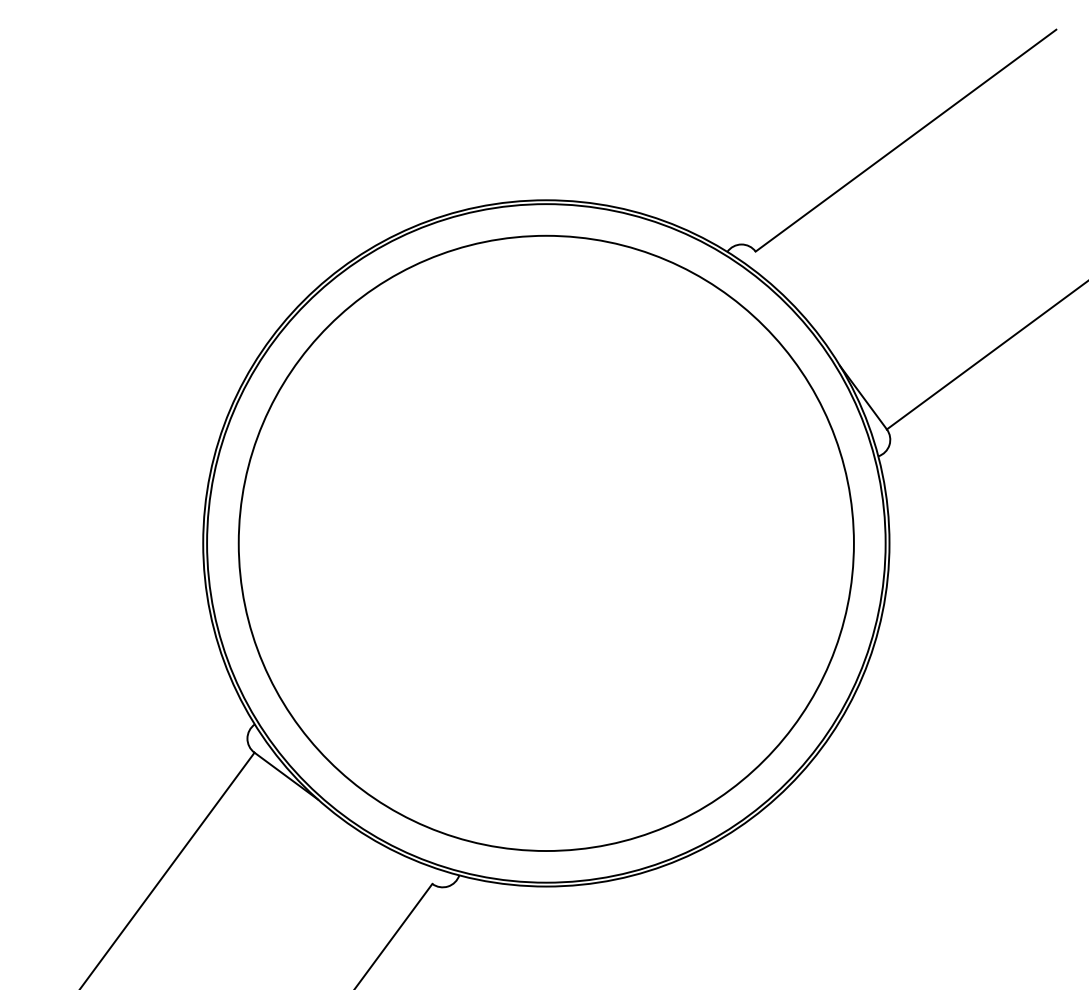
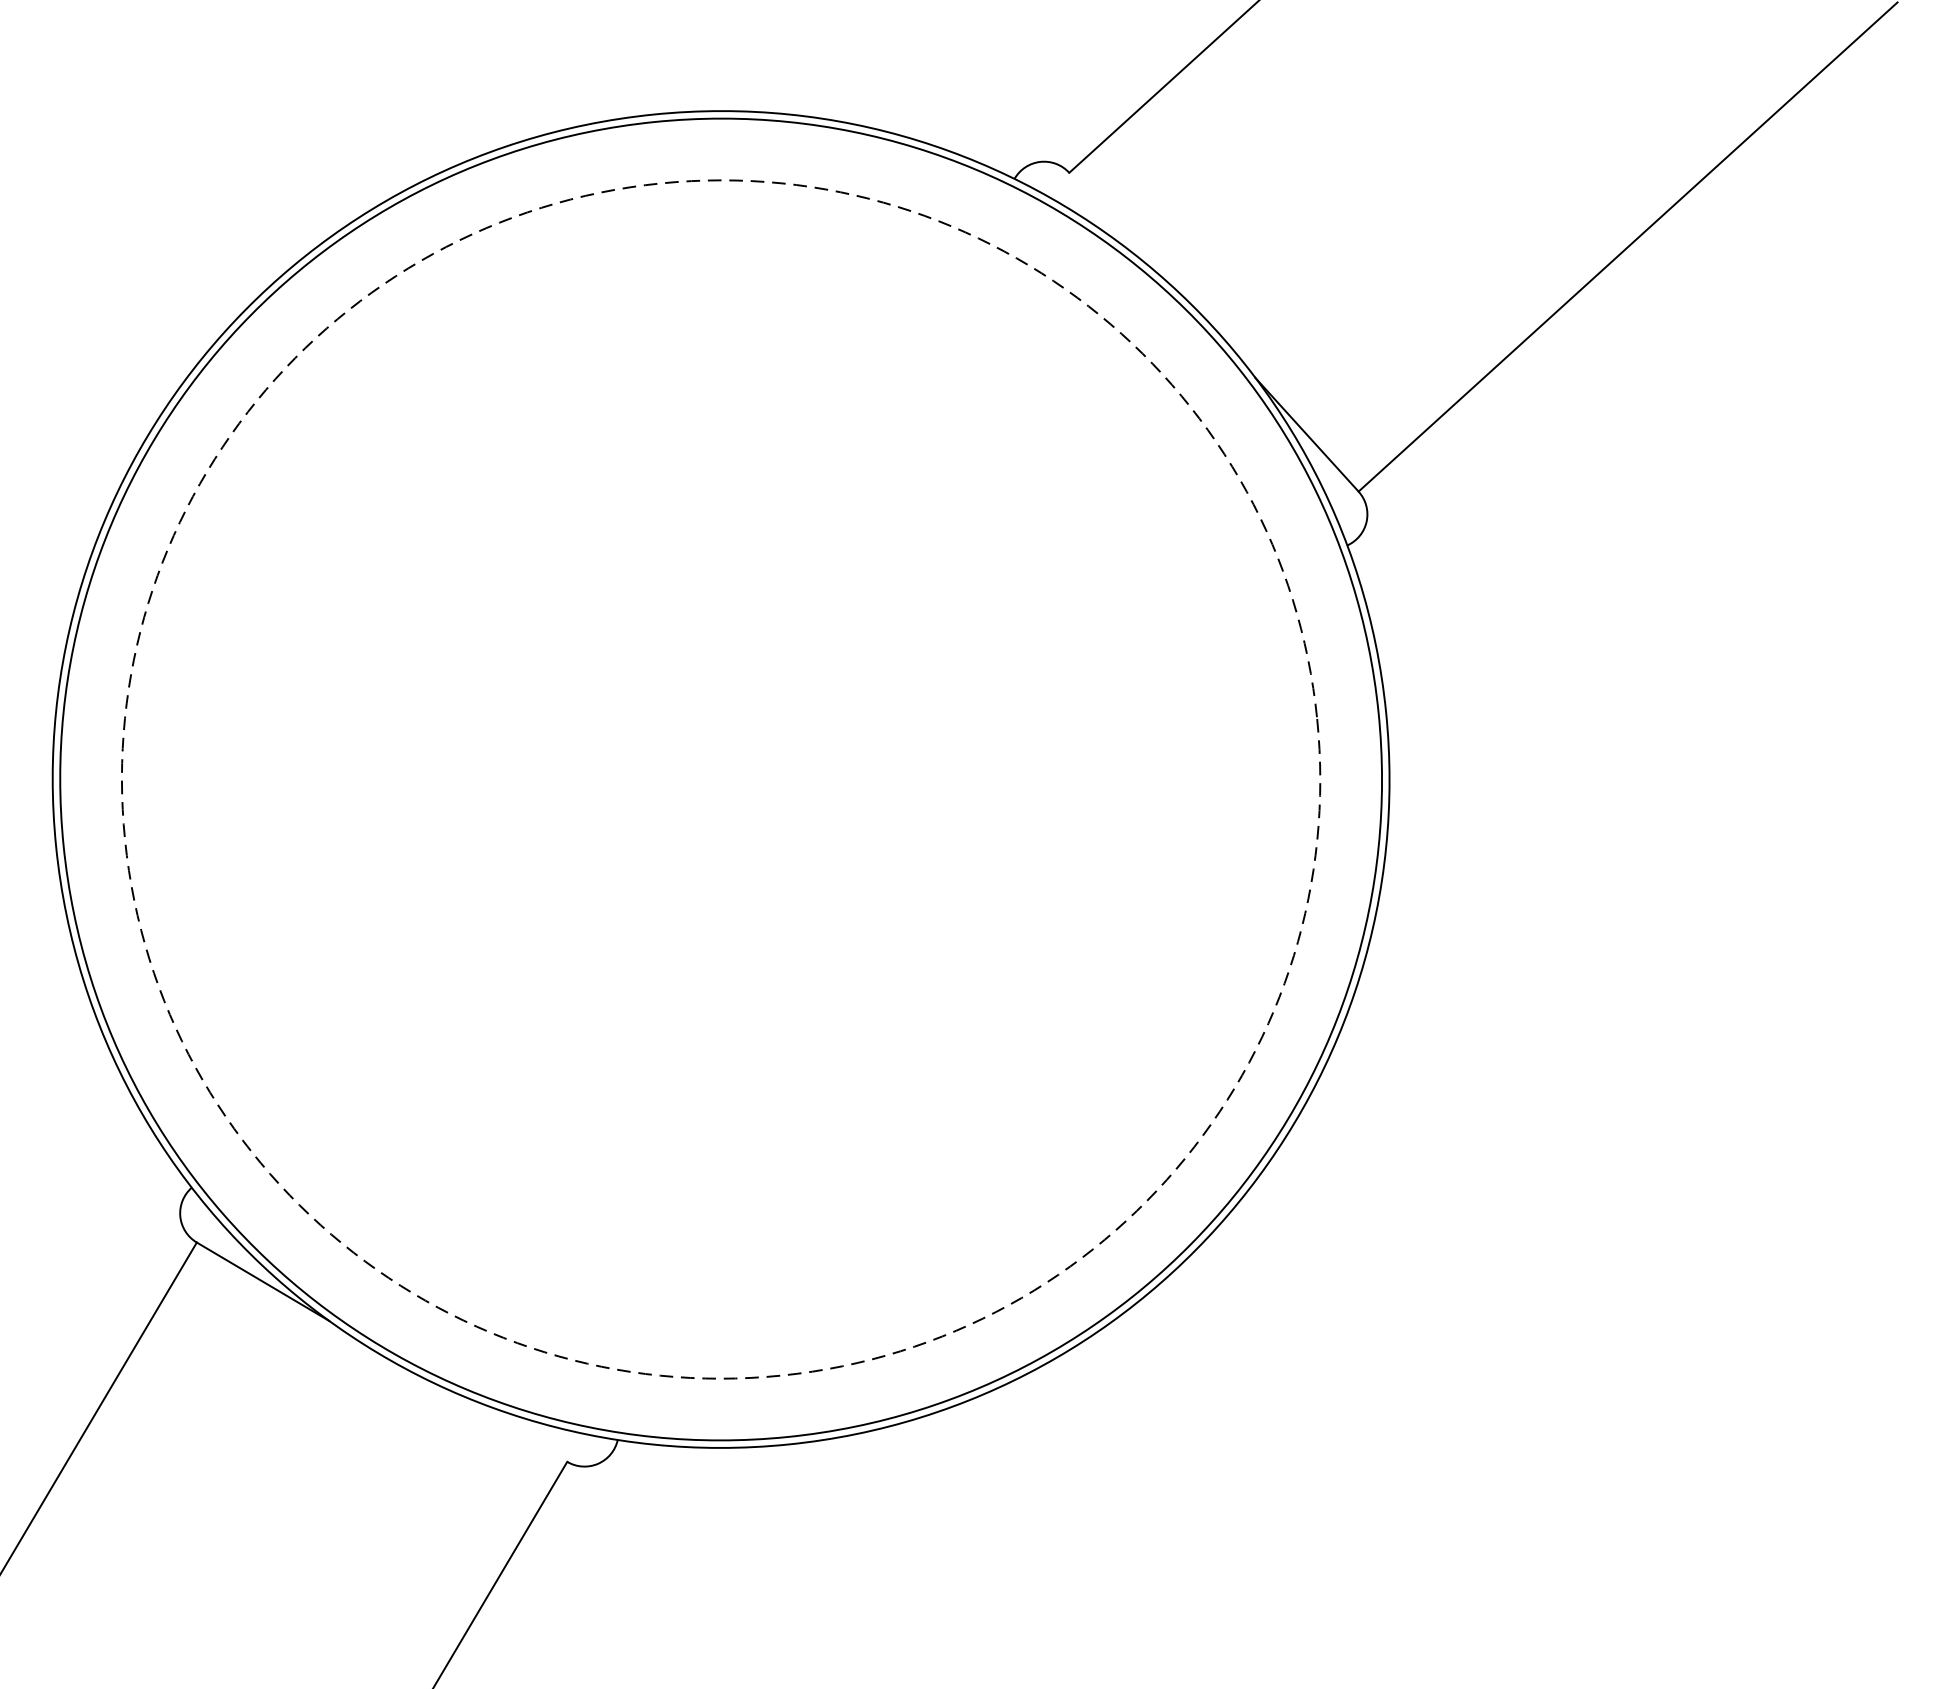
circle: (545, 543) -> (719, 779), solid -> dashed

